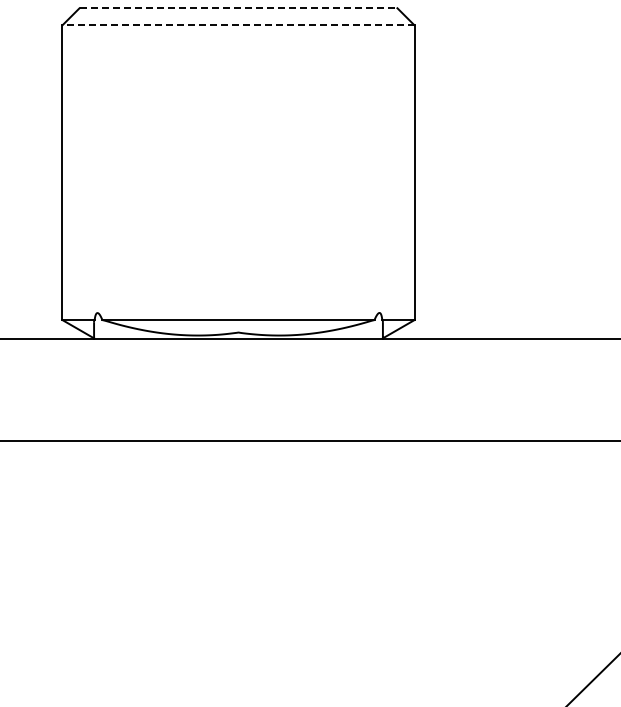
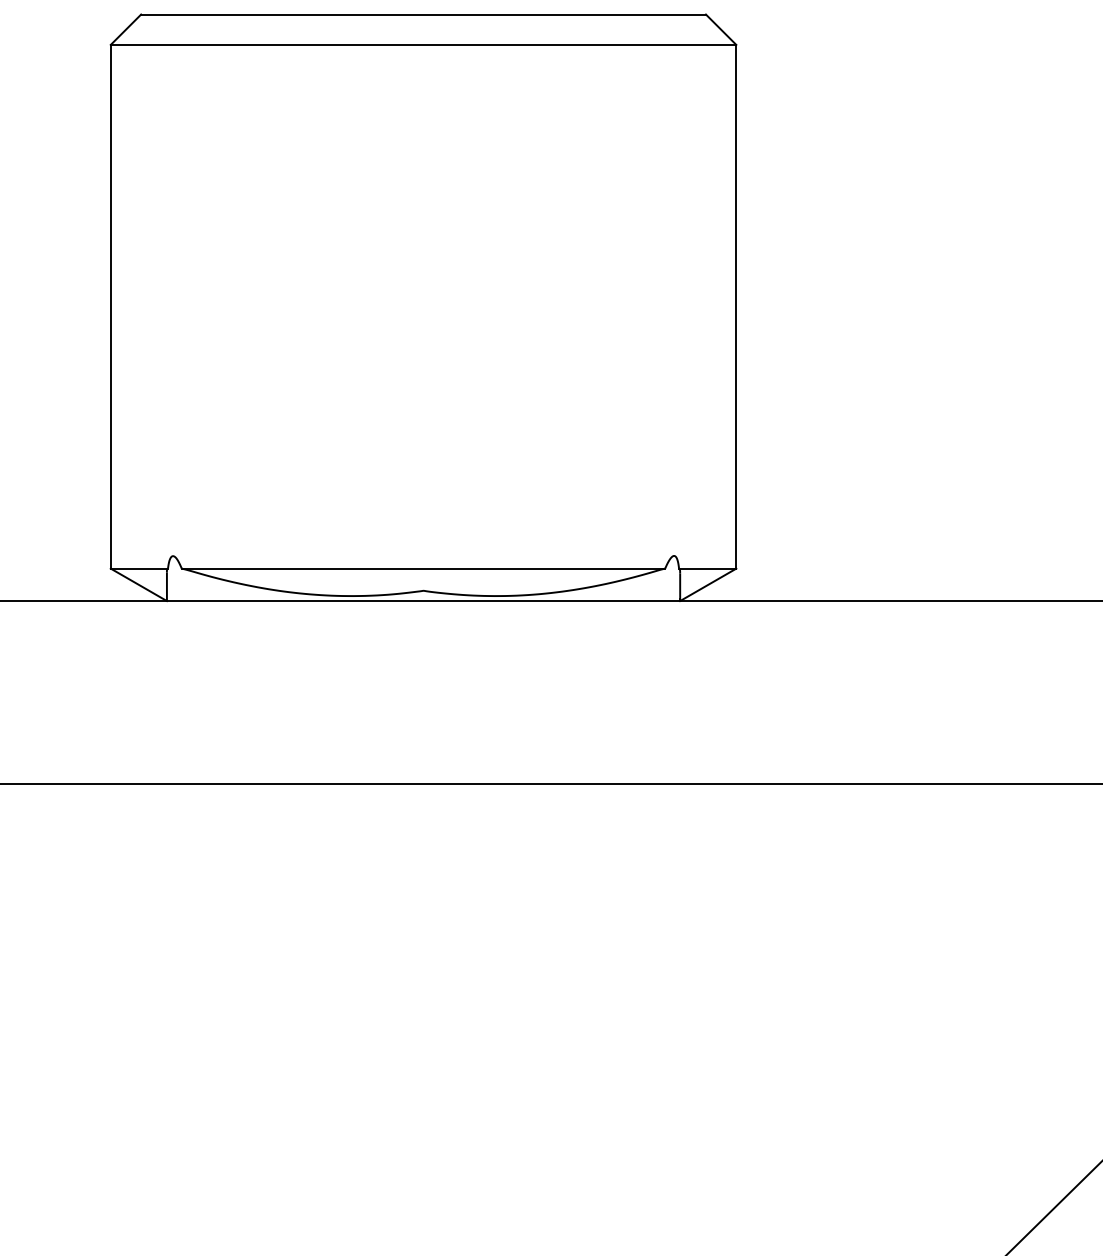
line: (238, 8) -> (423, 14), dashed -> solid
line: (238, 25) -> (423, 45), dashed -> solid

